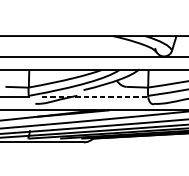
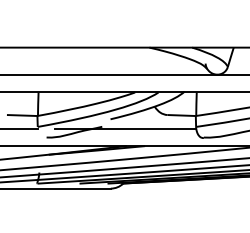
line: (95, 97) -> (126, 128), dashed -> solid

